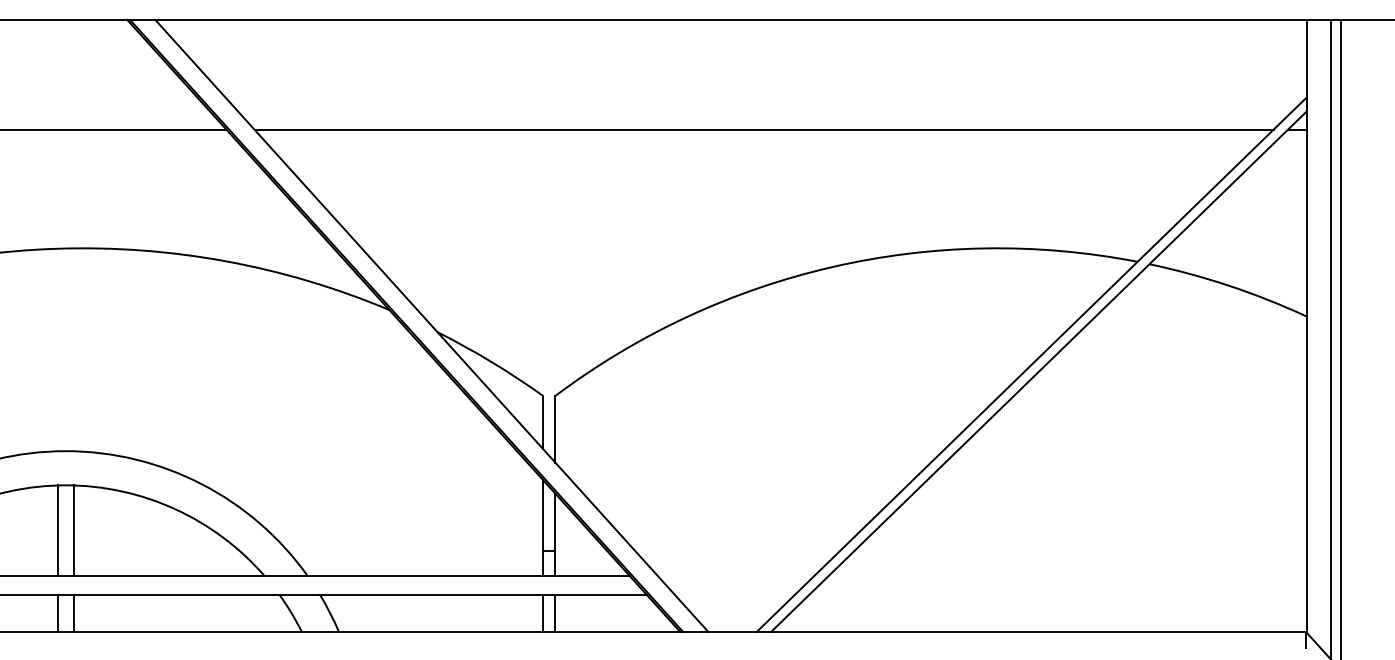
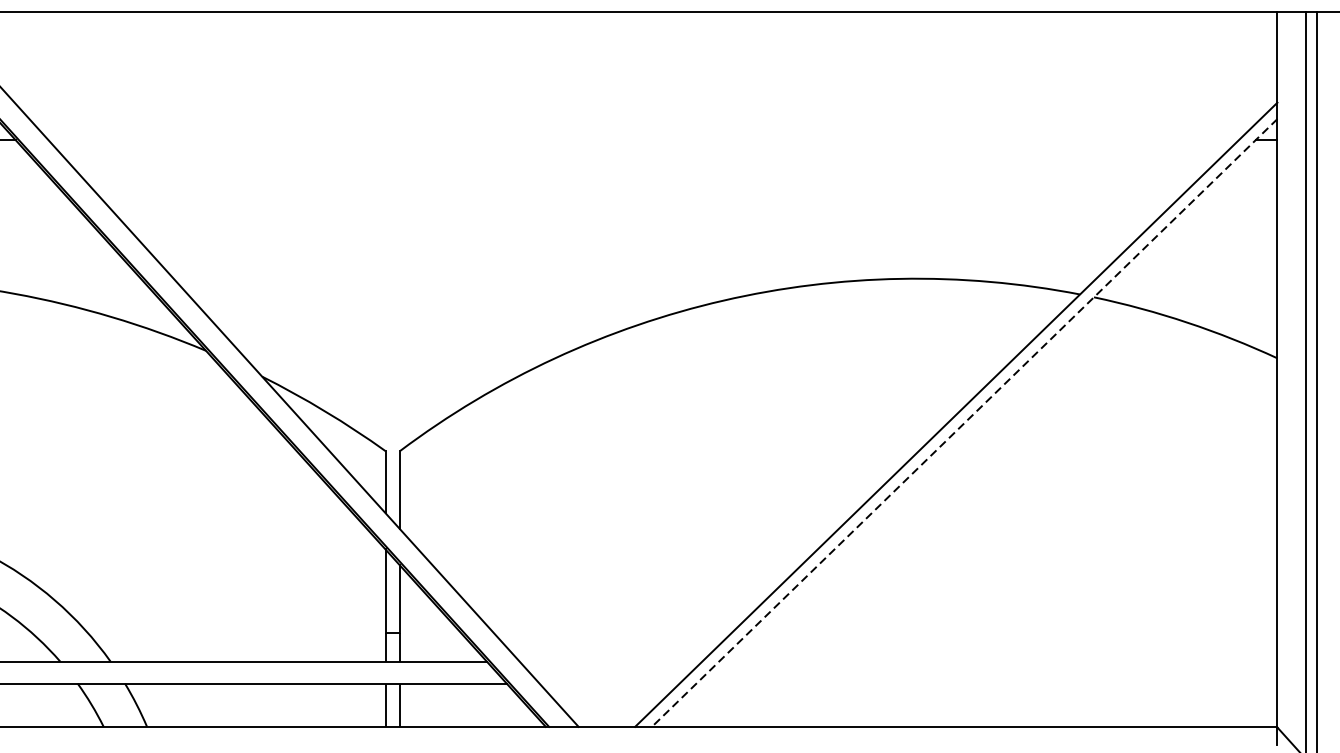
line: (763, 129) -> (643, 139), removed
line: (1038, 372) -> (964, 423), solid -> dashed

